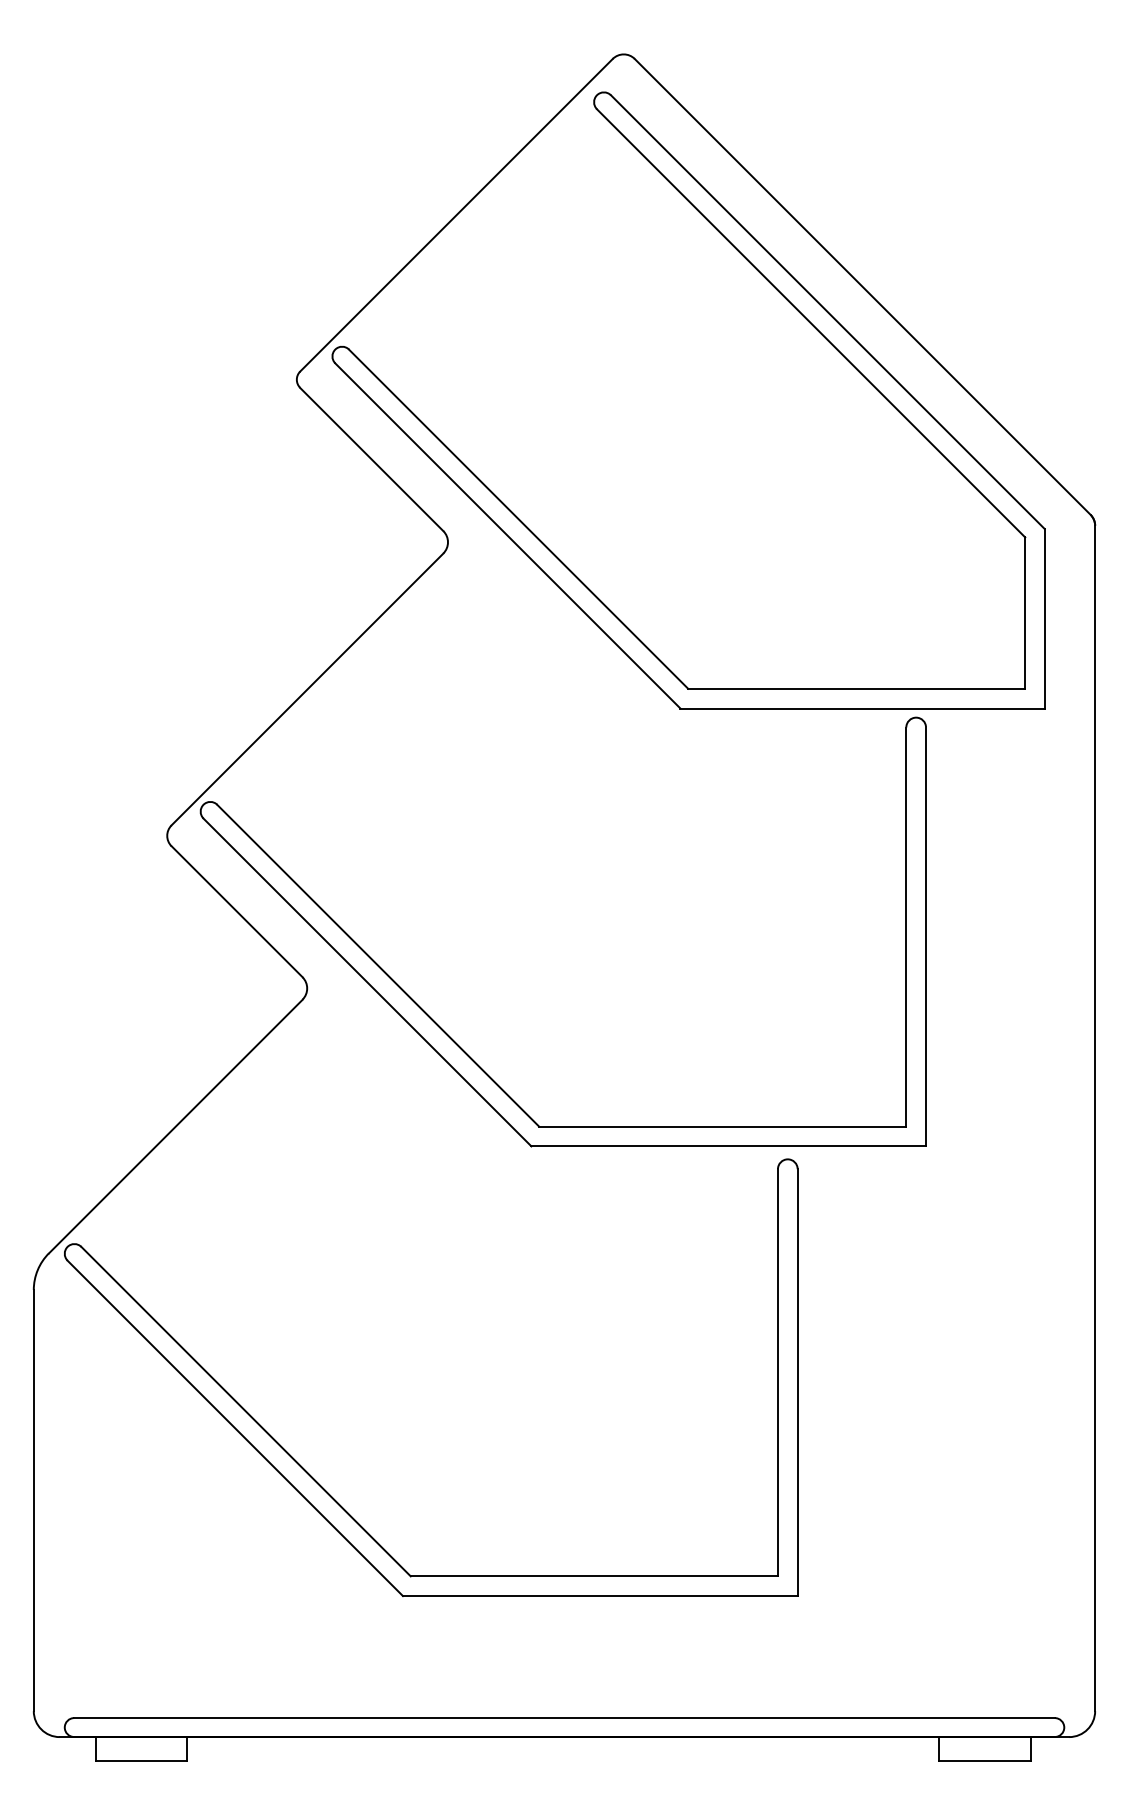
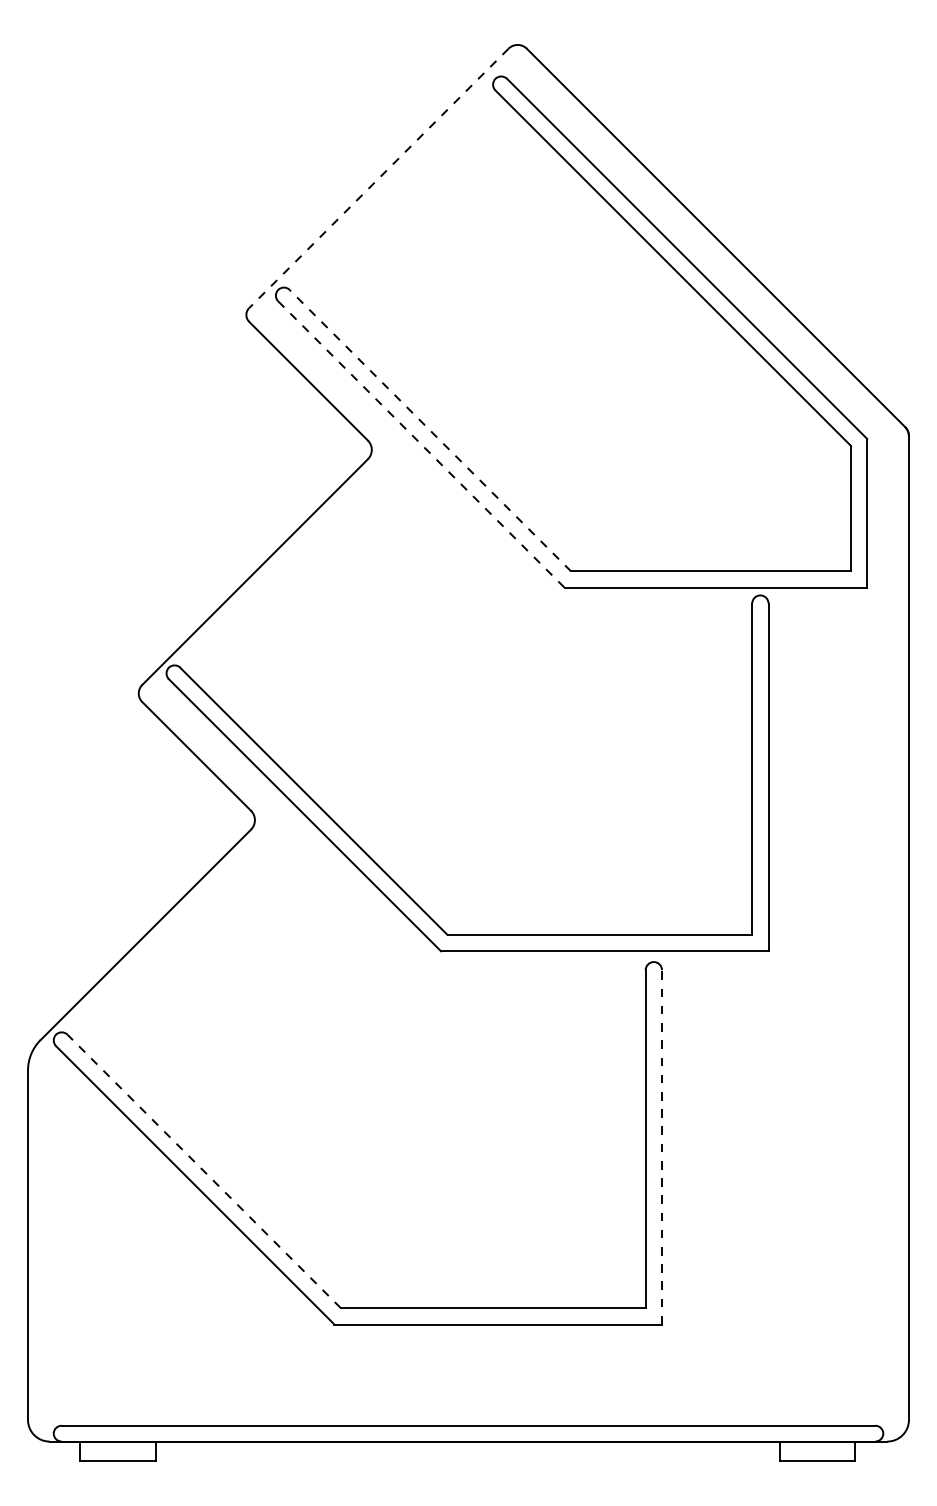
line: (456, 215) -> (378, 178), solid -> dashed
line: (518, 519) -> (430, 430), solid -> dashed
line: (508, 536) -> (422, 445), solid -> dashed
line: (797, 1382) -> (661, 1147), solid -> dashed
line: (246, 1411) -> (204, 1171), solid -> dashed

